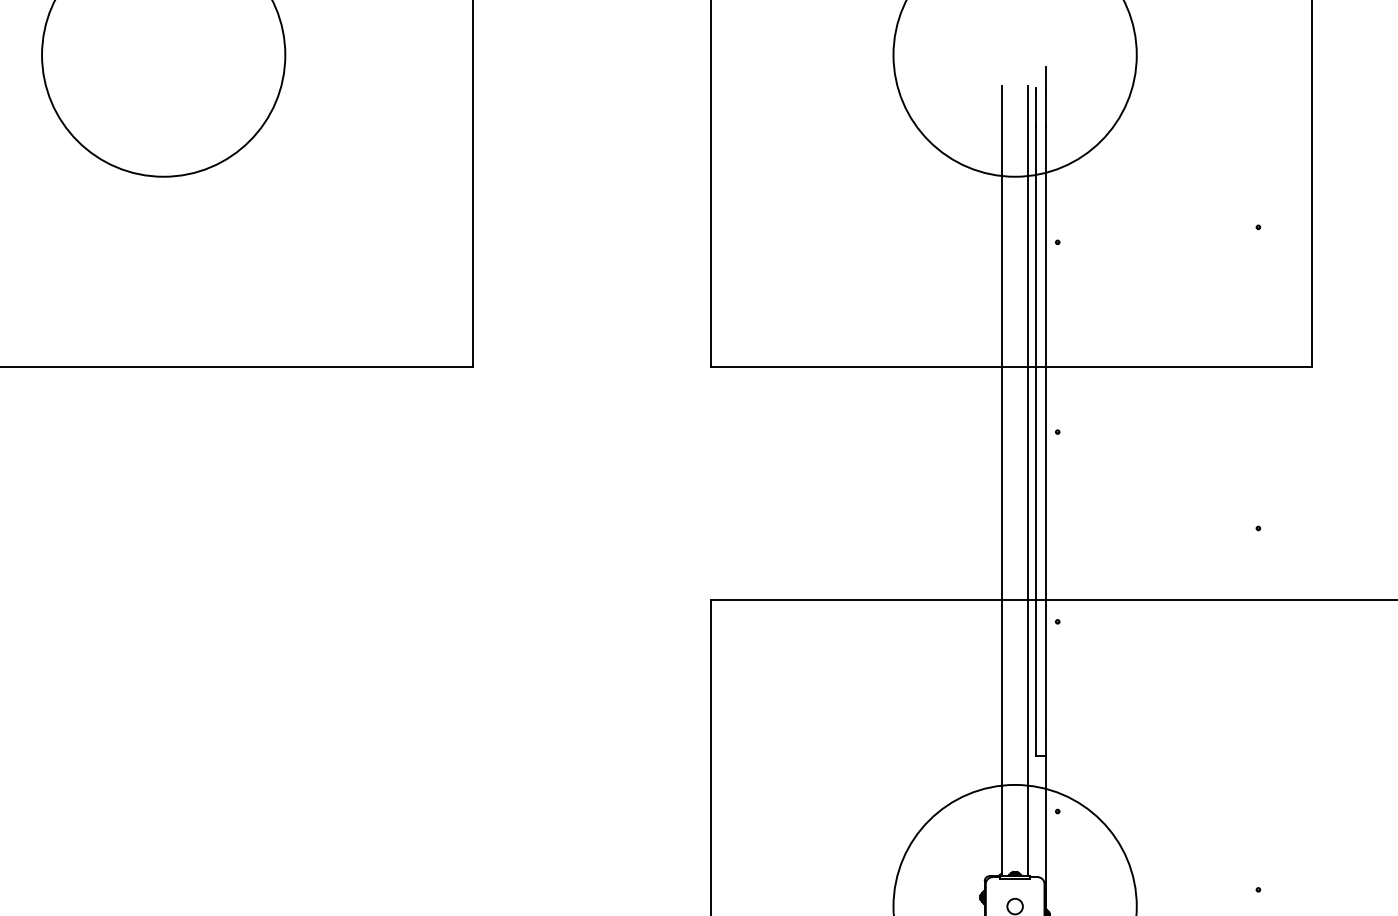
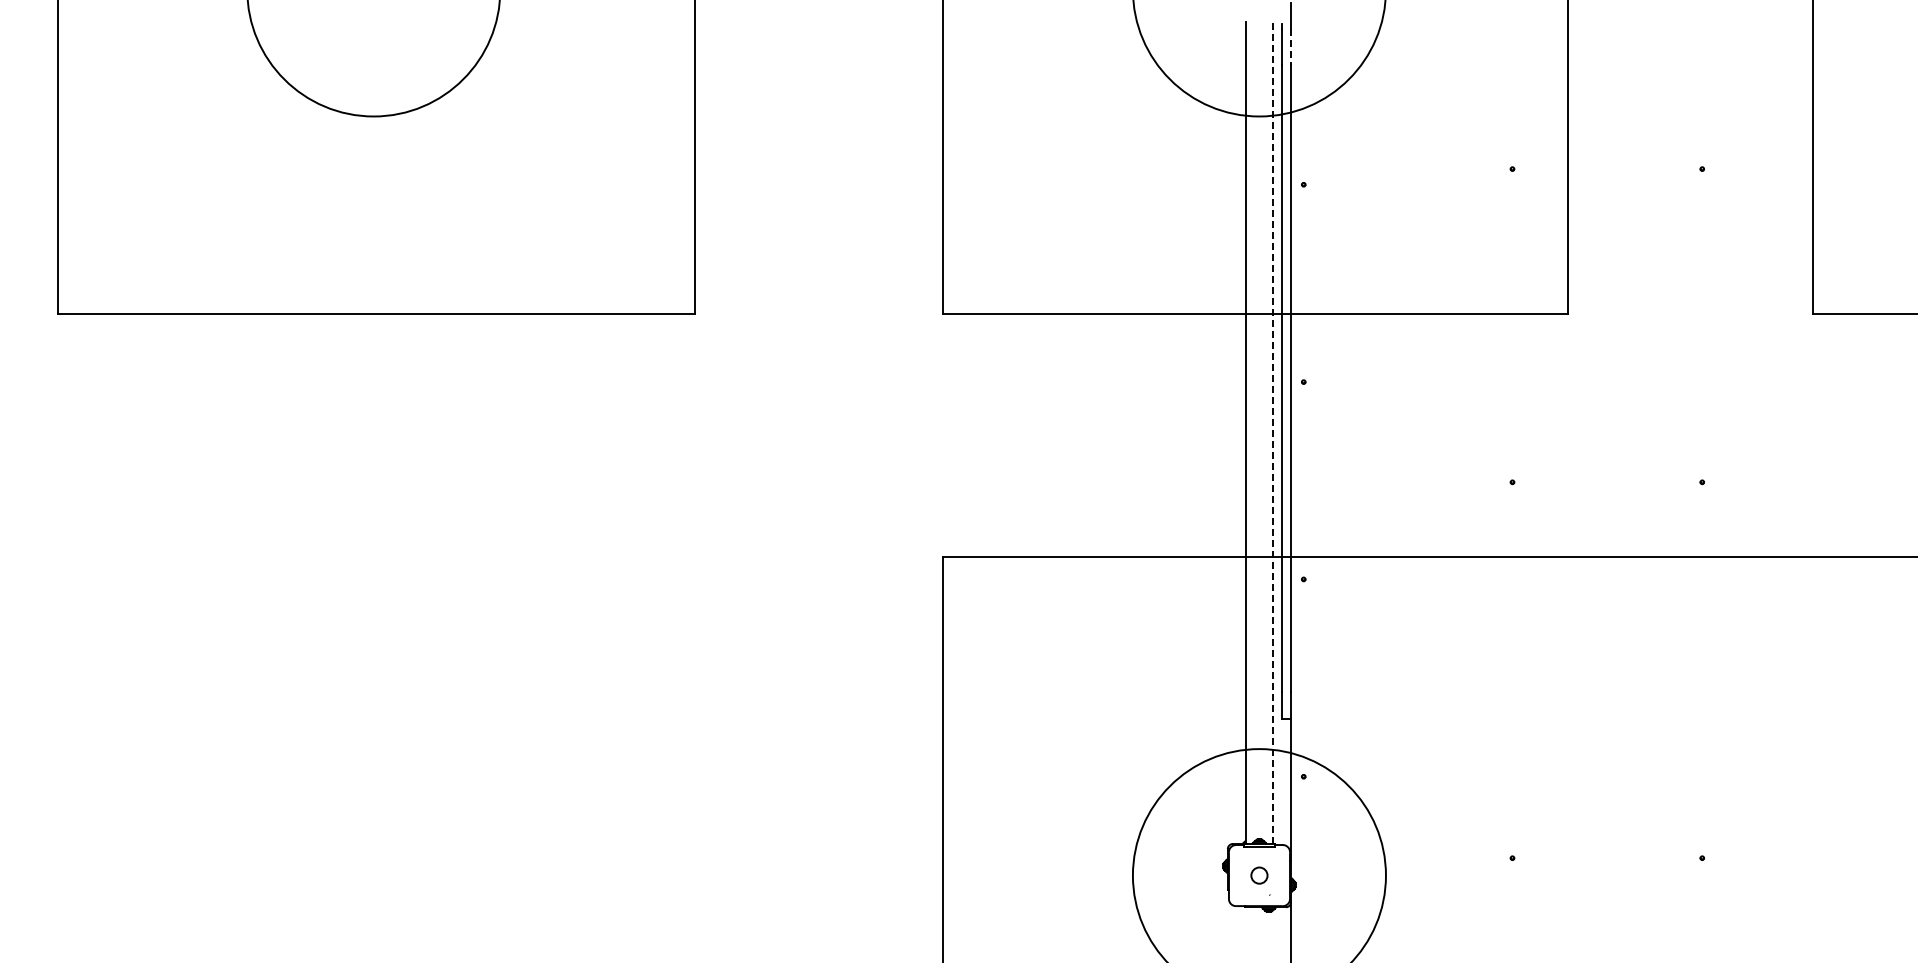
line: (1045, 110) -> (1291, 47), solid -> dashed
line: (1027, 480) -> (1272, 432), solid -> dashed

